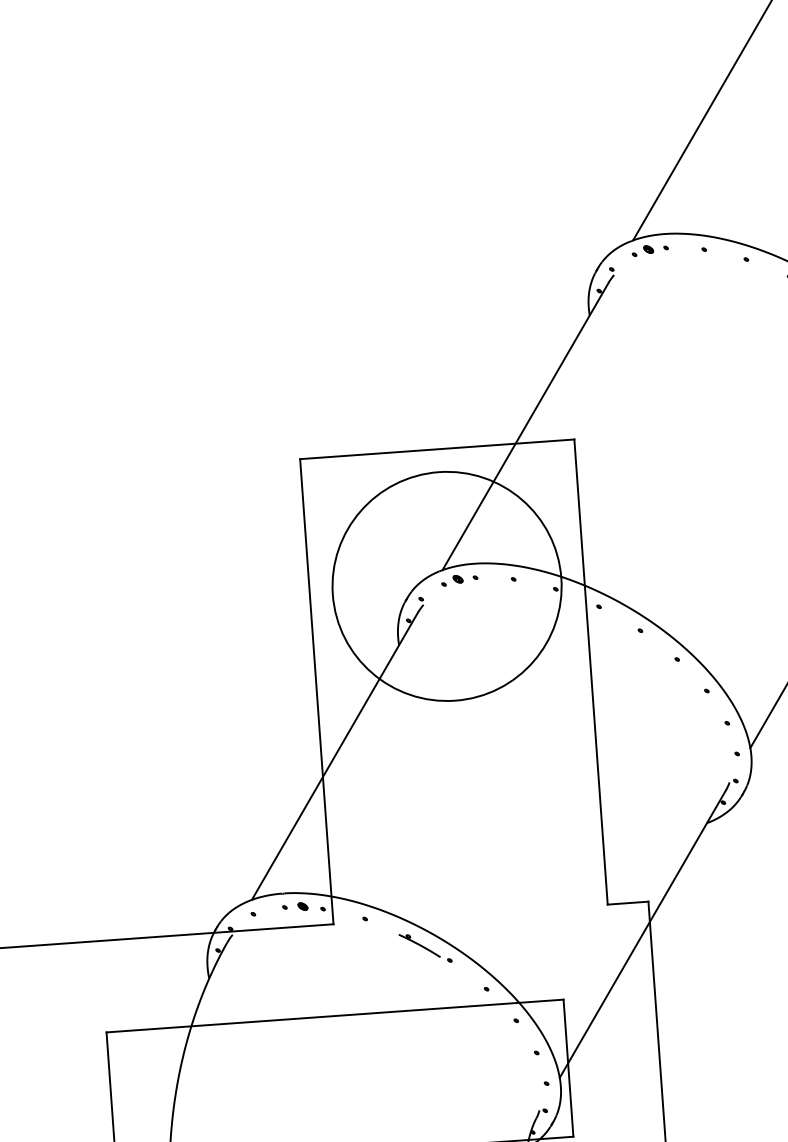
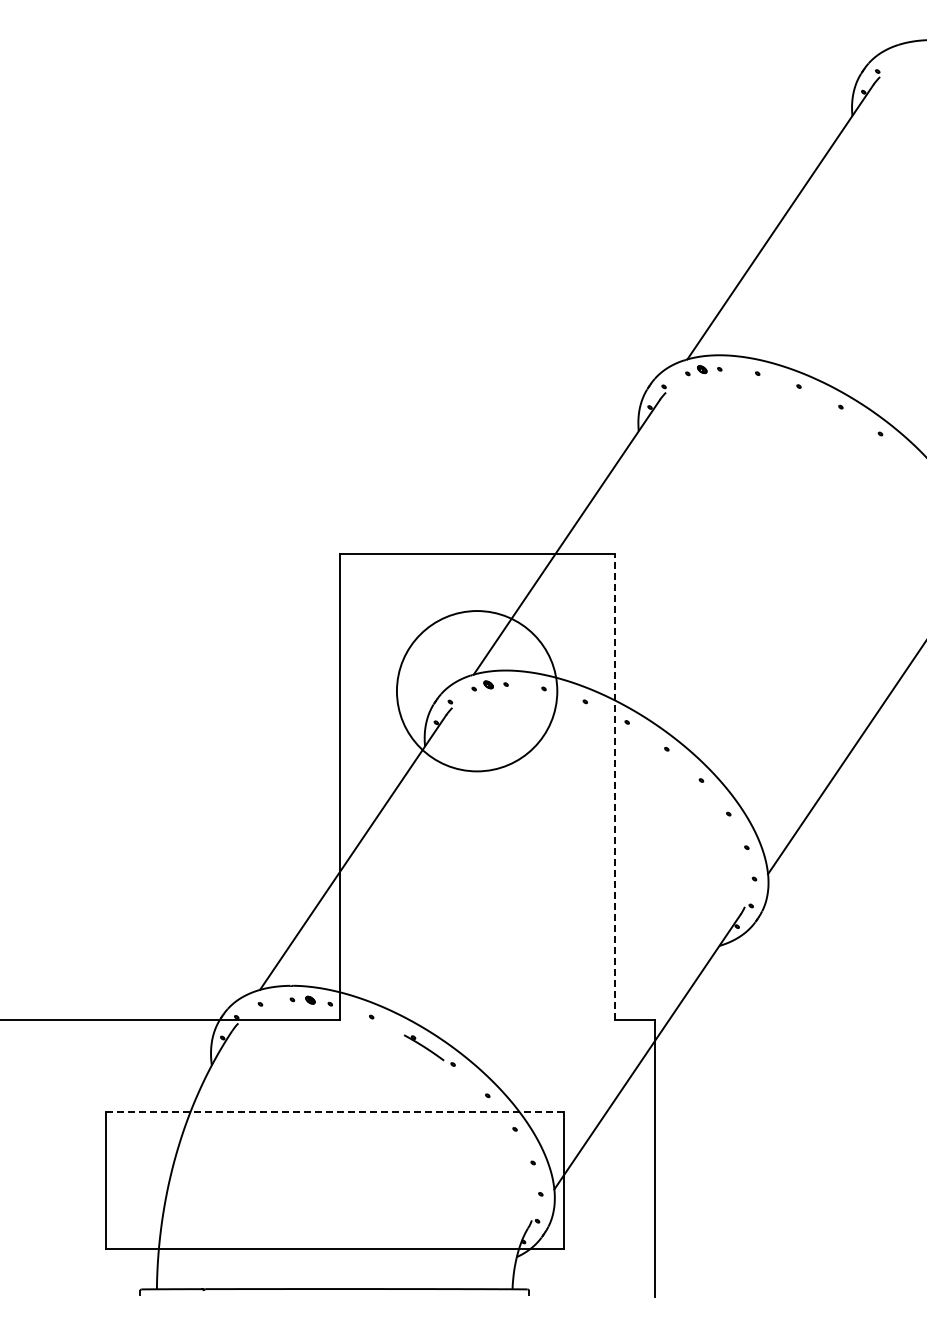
circle: (446, 585) -> (476, 690), size x0.7
line: (590, 671) -> (614, 786), solid -> dashed
line: (334, 1015) -> (334, 1111), solid -> dashed

